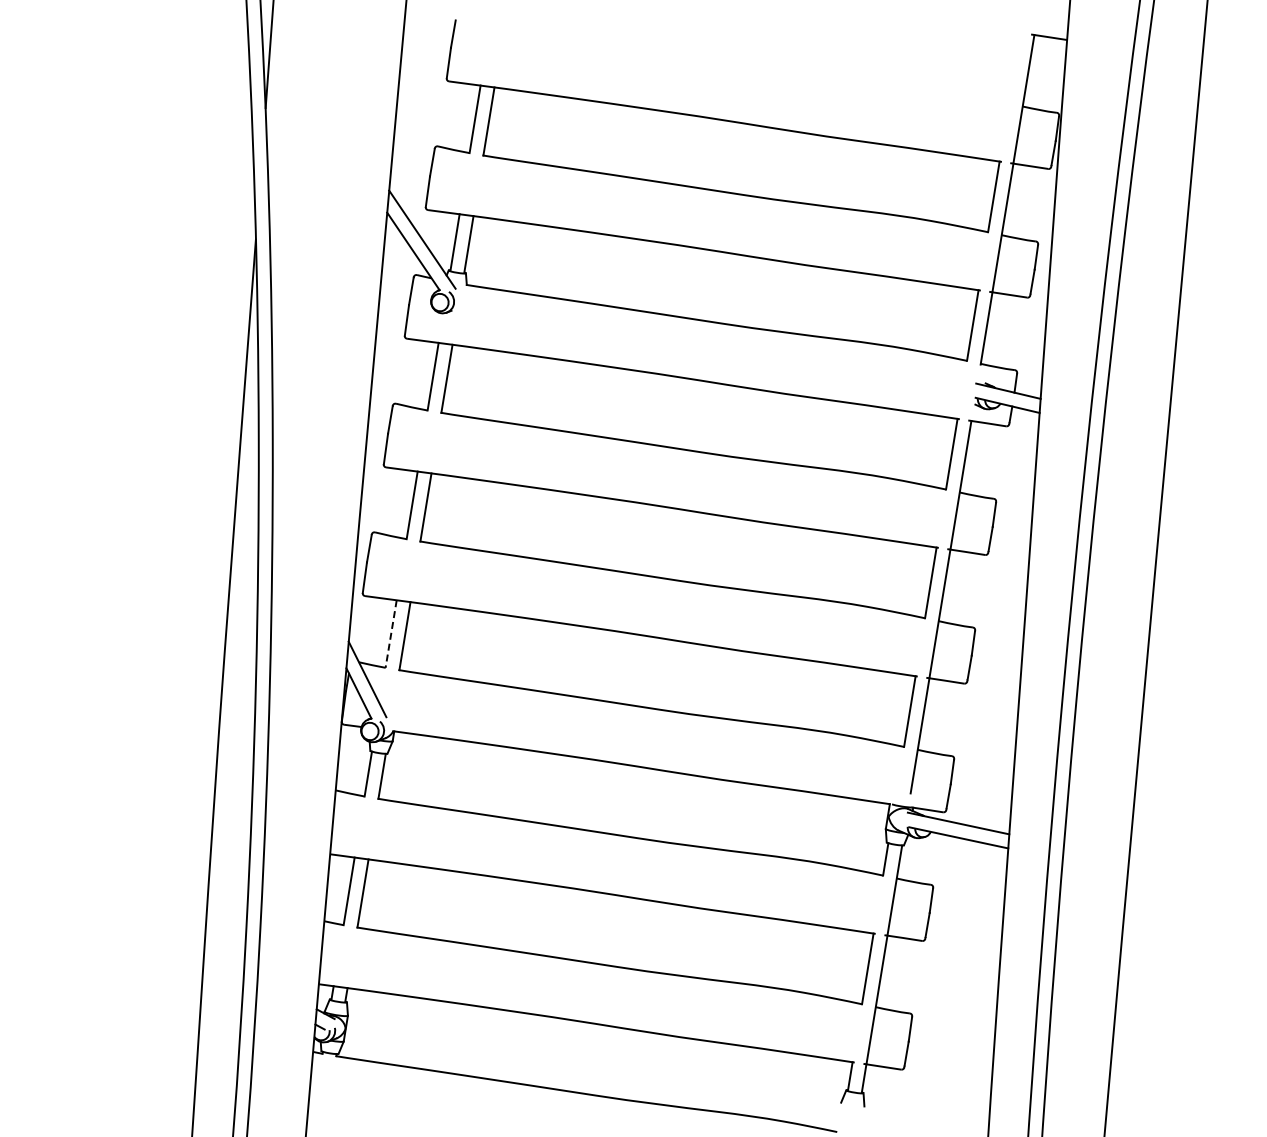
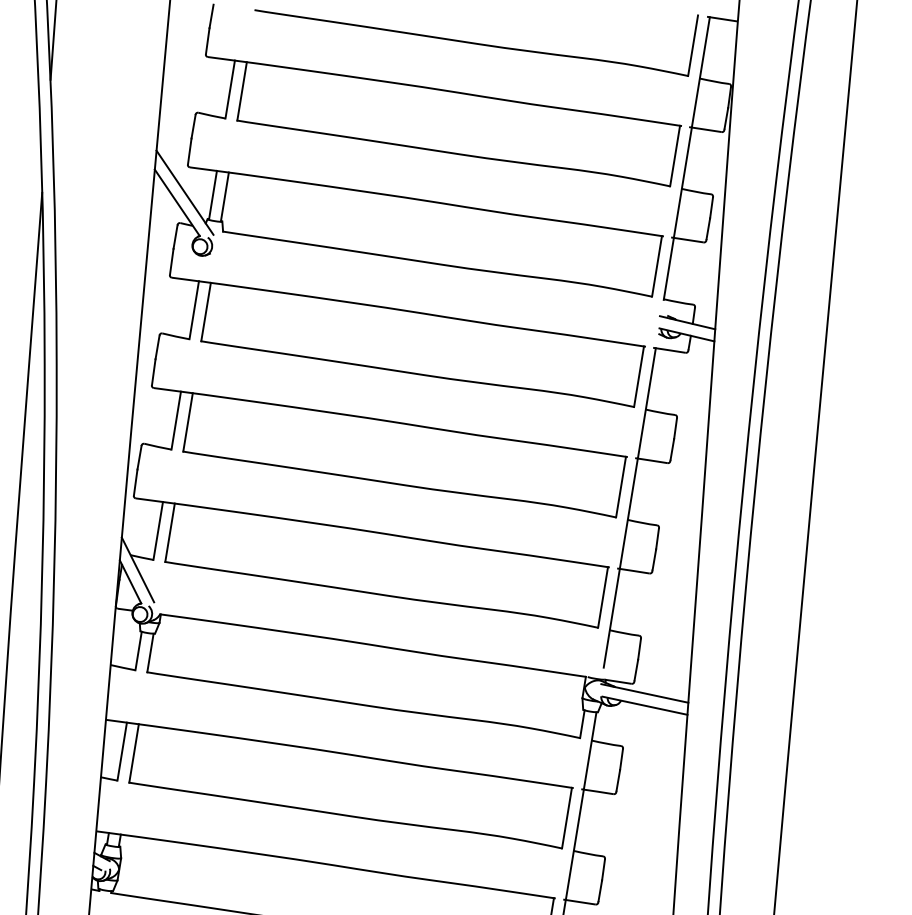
part: (762, 65) -> (476, 43), added
line: (391, 634) -> (158, 531), dashed -> solid

